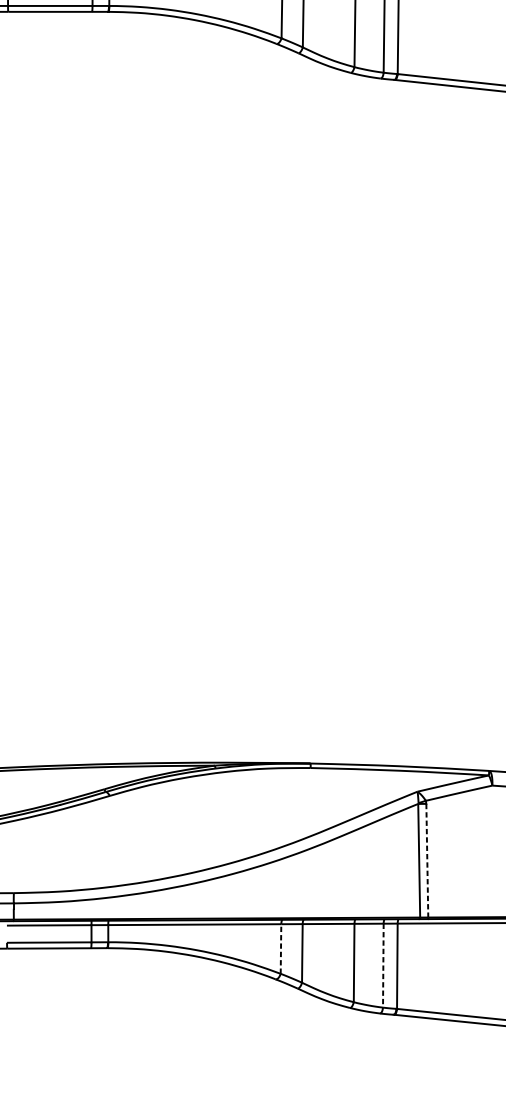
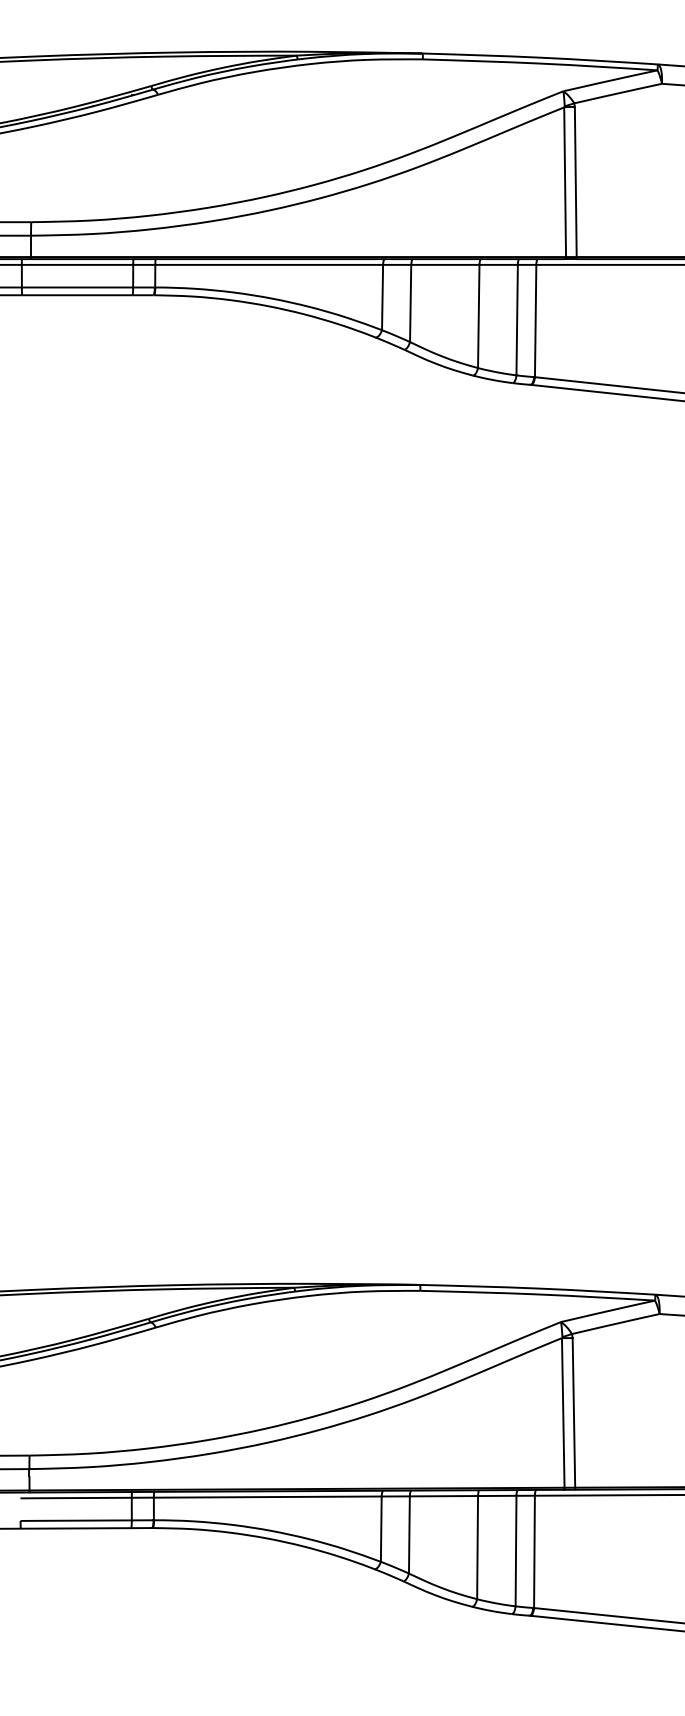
line: (426, 860) -> (573, 1412), dashed -> solid
line: (281, 948) -> (381, 1528), dashed -> solid
line: (383, 965) -> (516, 1551), dashed -> solid

